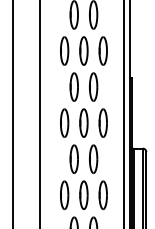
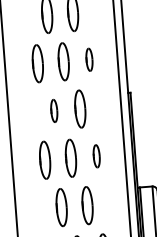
part: (102, 50) -> (88, 59), size x0.6
part: (73, 86) -> (53, 110), size x0.6
part: (102, 122) -> (95, 155), size x0.6

